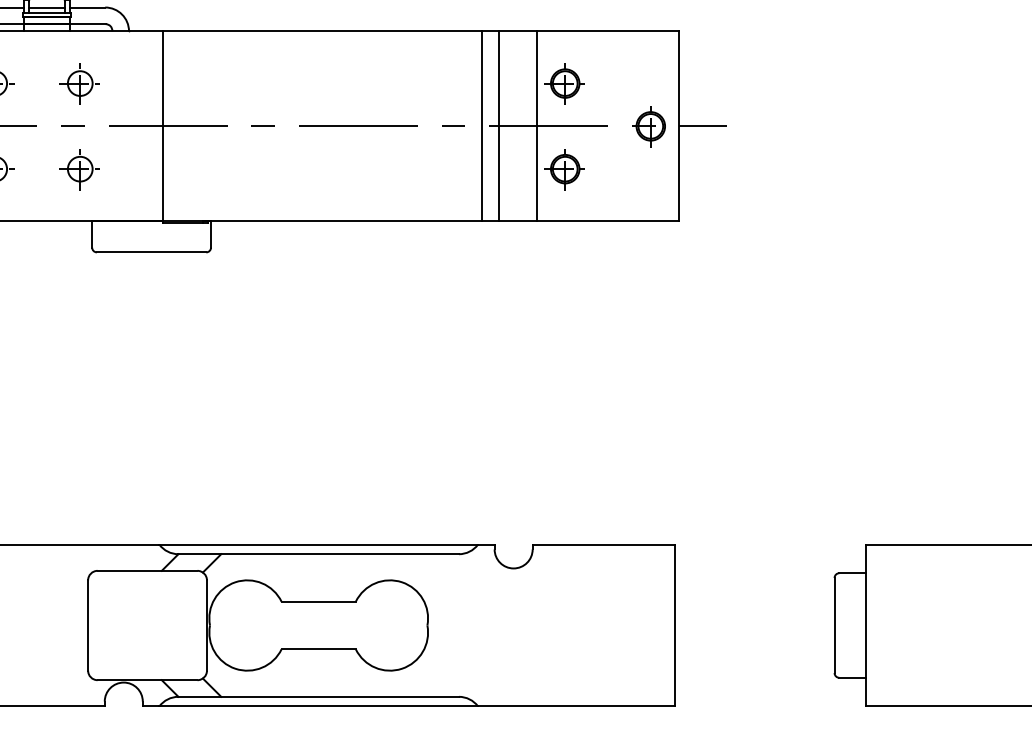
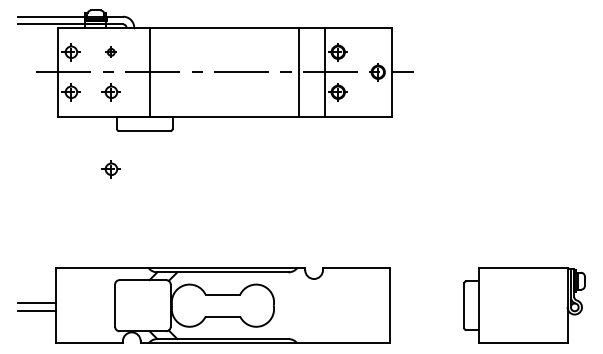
part: (78, 84) -> (110, 52), size x0.6
line: (499, 124) -> (307, 71), removed
part: (78, 334) -> (110, 169), added

